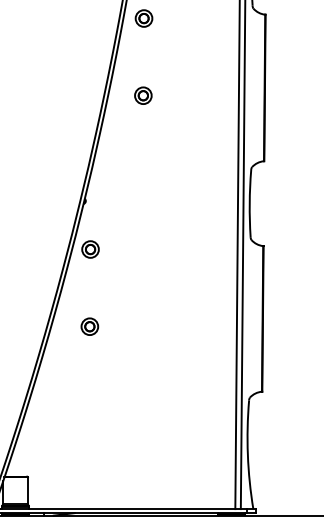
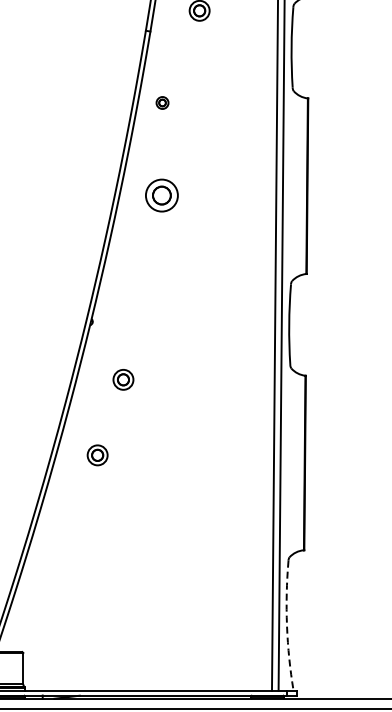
part: (143, 18) -> (162, 102), size x0.6
part: (143, 95) -> (161, 195), size x1.6
part: (90, 249) -> (123, 379), moved
part: (89, 326) -> (97, 455), moved
arc: (248, 455) -> (287, 626), solid -> dashed

